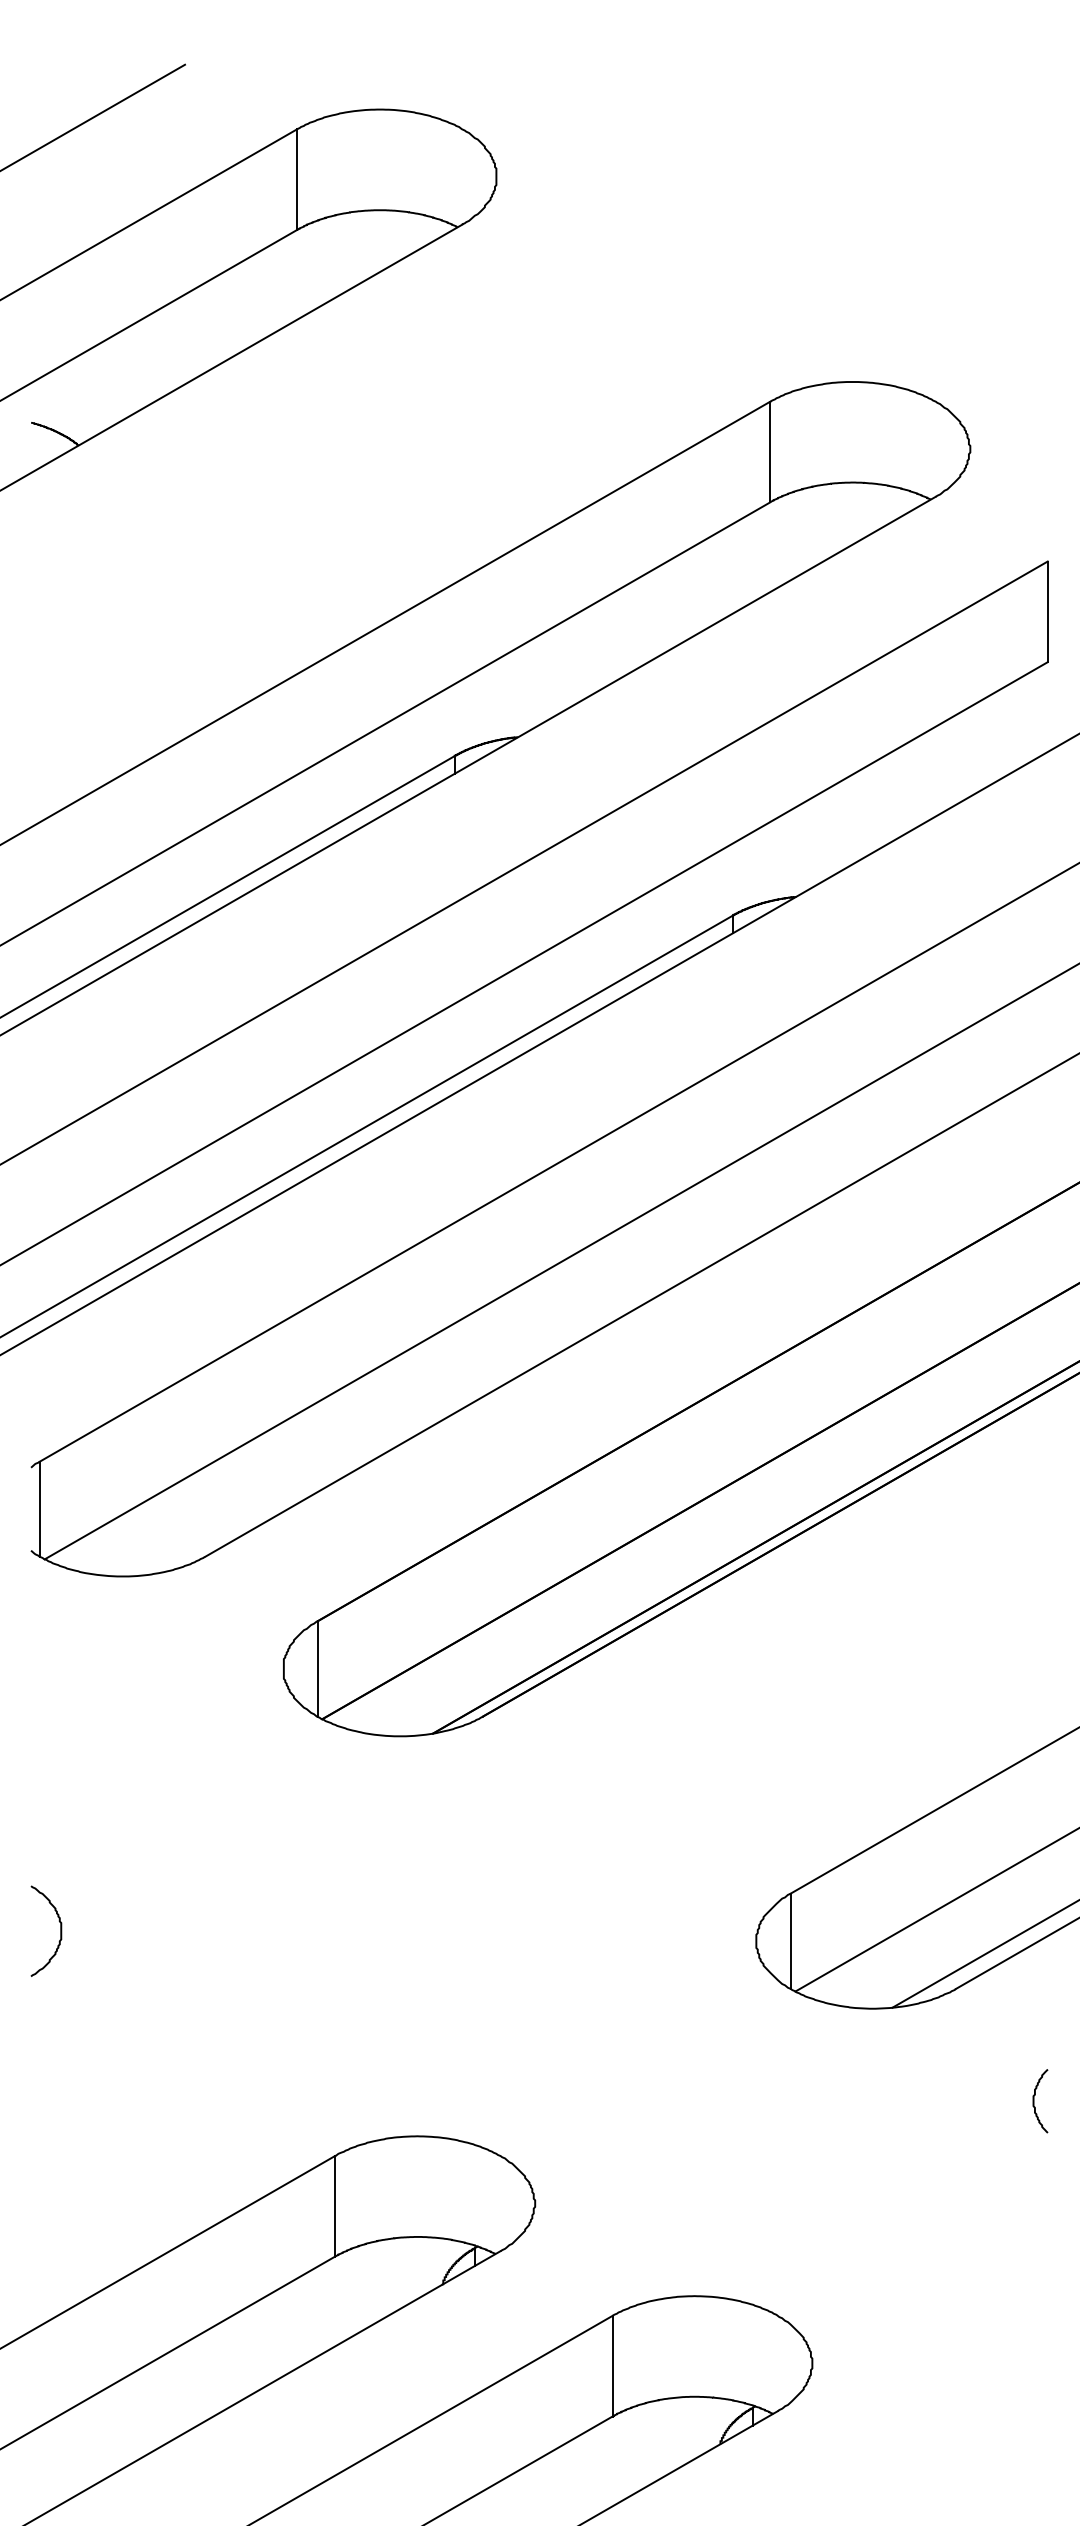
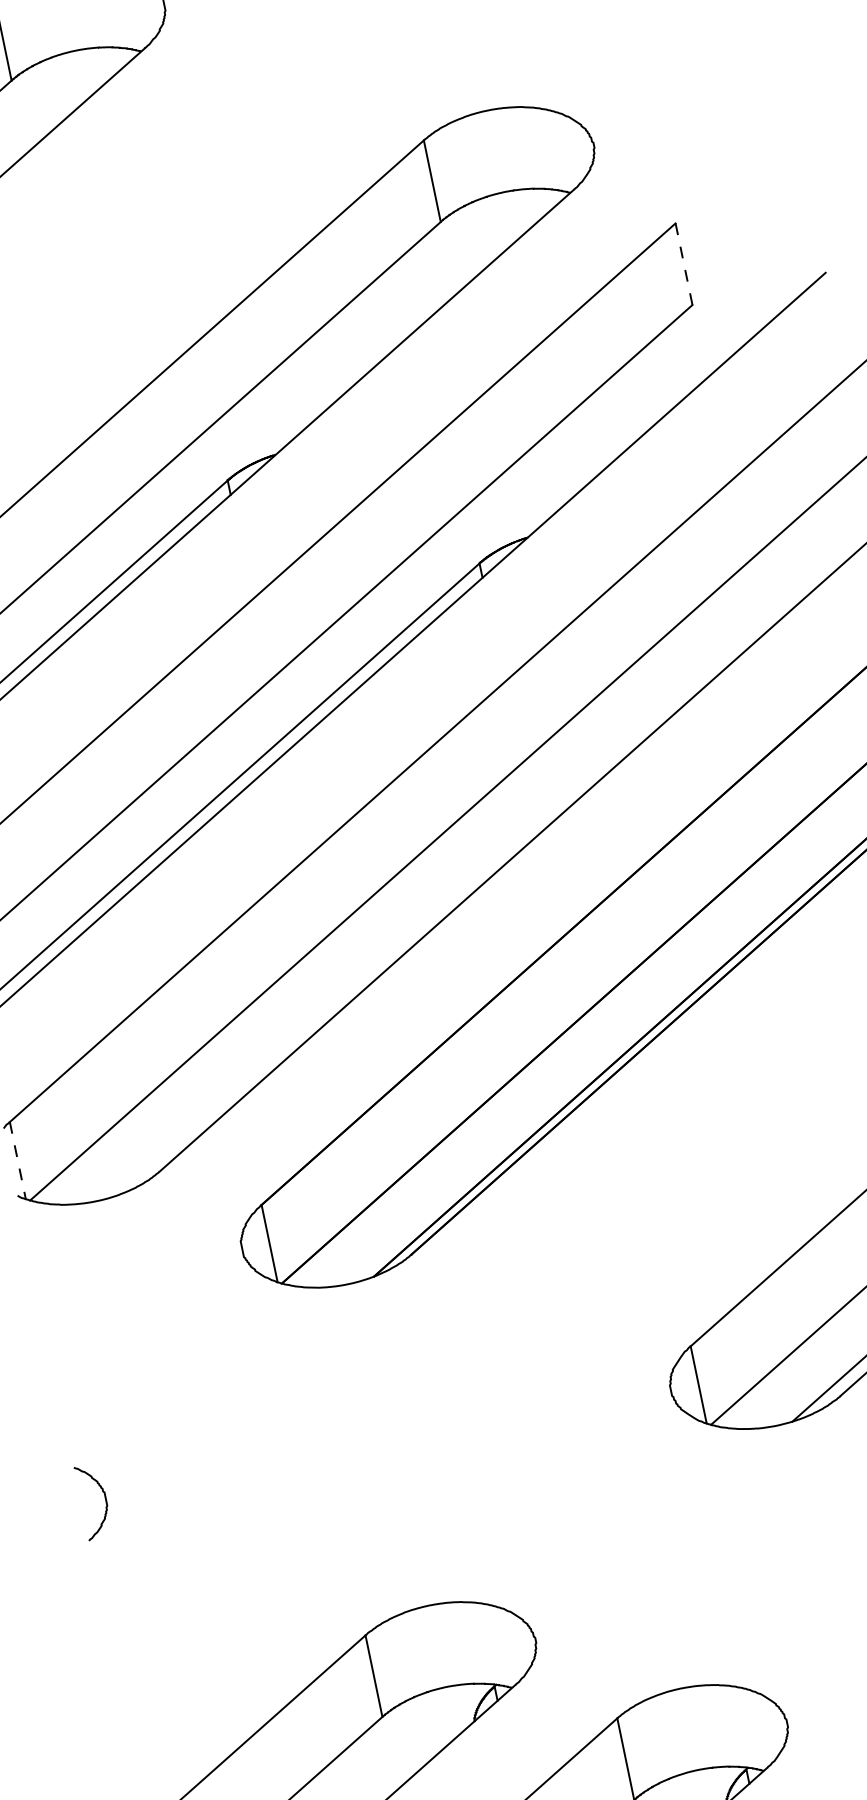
line: (1047, 612) -> (683, 264), solid -> dashed
line: (39, 1509) -> (17, 1160), solid -> dashed

